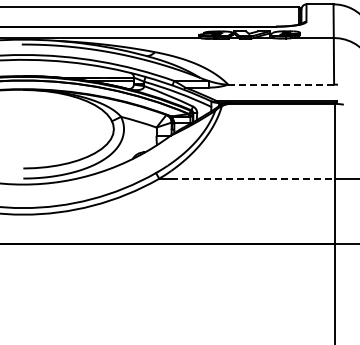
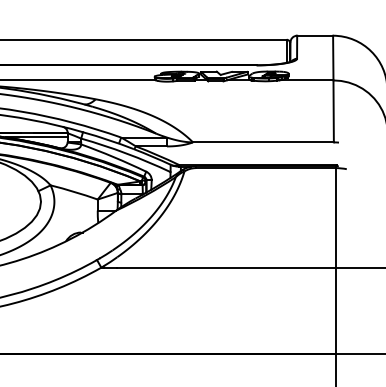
line: (281, 84) -> (263, 142), dashed -> solid
line: (253, 178) -> (226, 267), dashed -> solid

